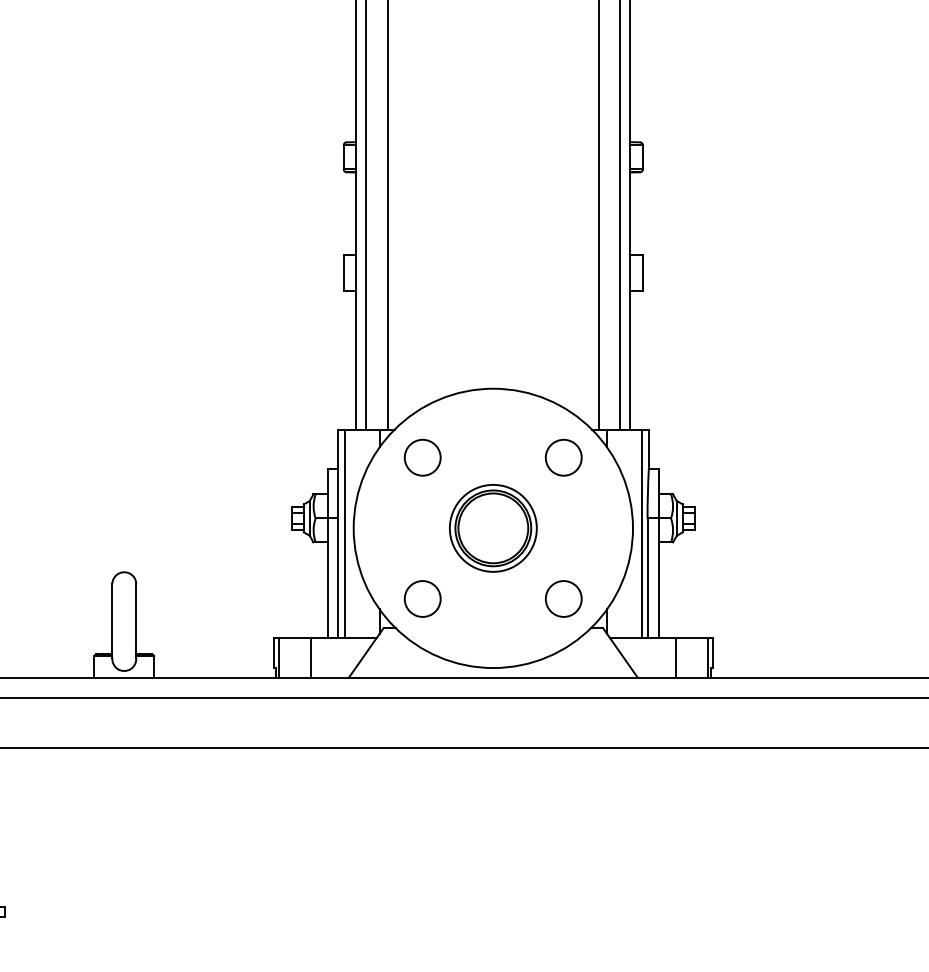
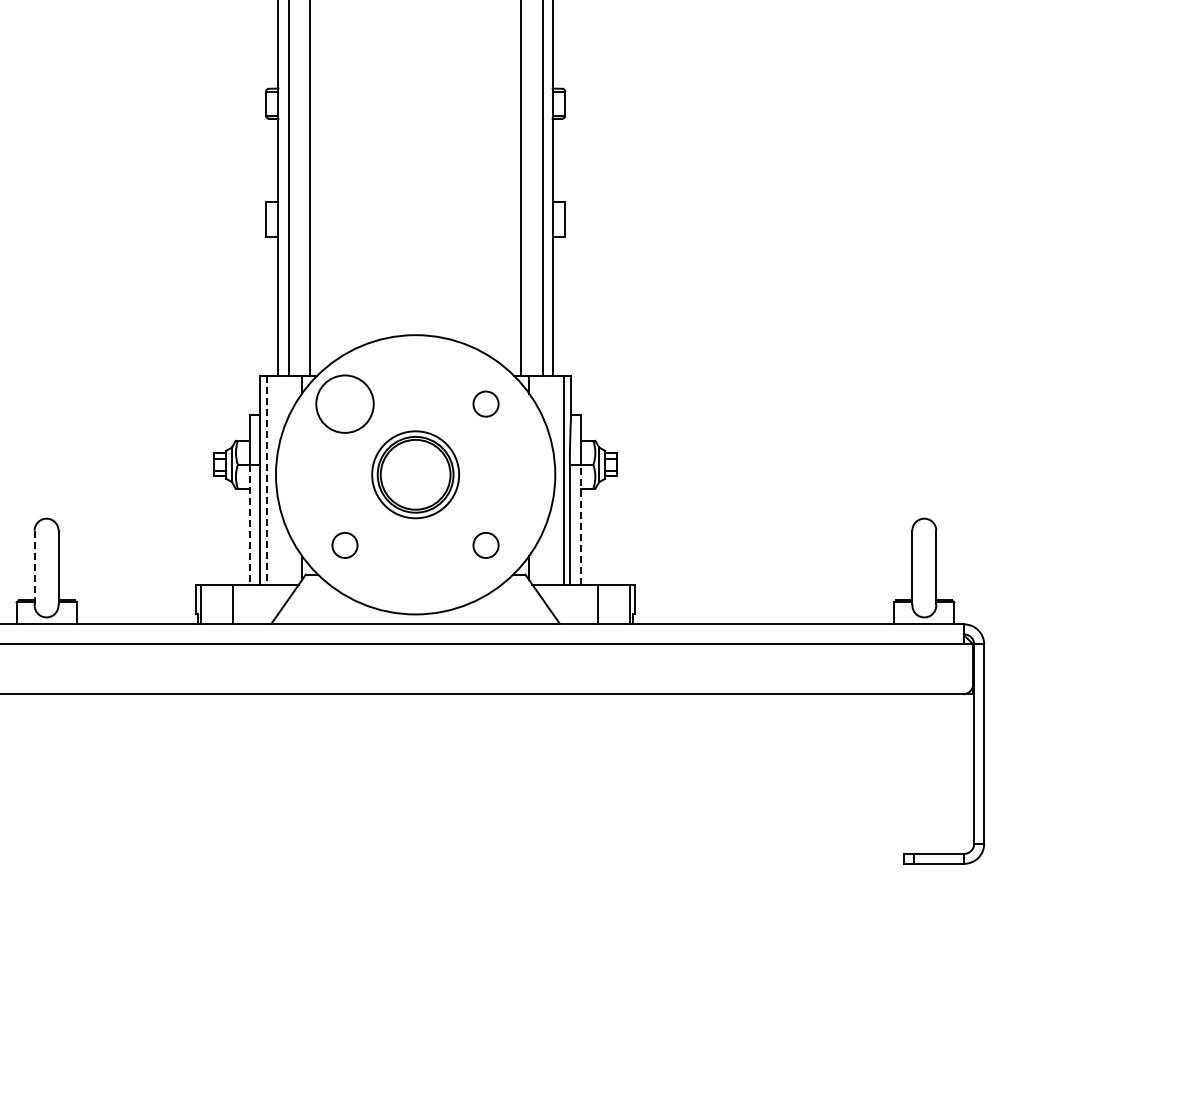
circle: (563, 457) -> (485, 403), size x0.7
circle: (422, 458) -> (344, 404), size x1.6
line: (345, 534) -> (267, 480), solid -> dashed
line: (328, 578) -> (250, 524), solid -> dashed
line: (659, 578) -> (581, 524), solid -> dashed
circle: (422, 599) -> (344, 545), size x0.7
circle: (563, 599) -> (485, 545), size x0.7
line: (112, 621) -> (34, 567), solid -> dashed

